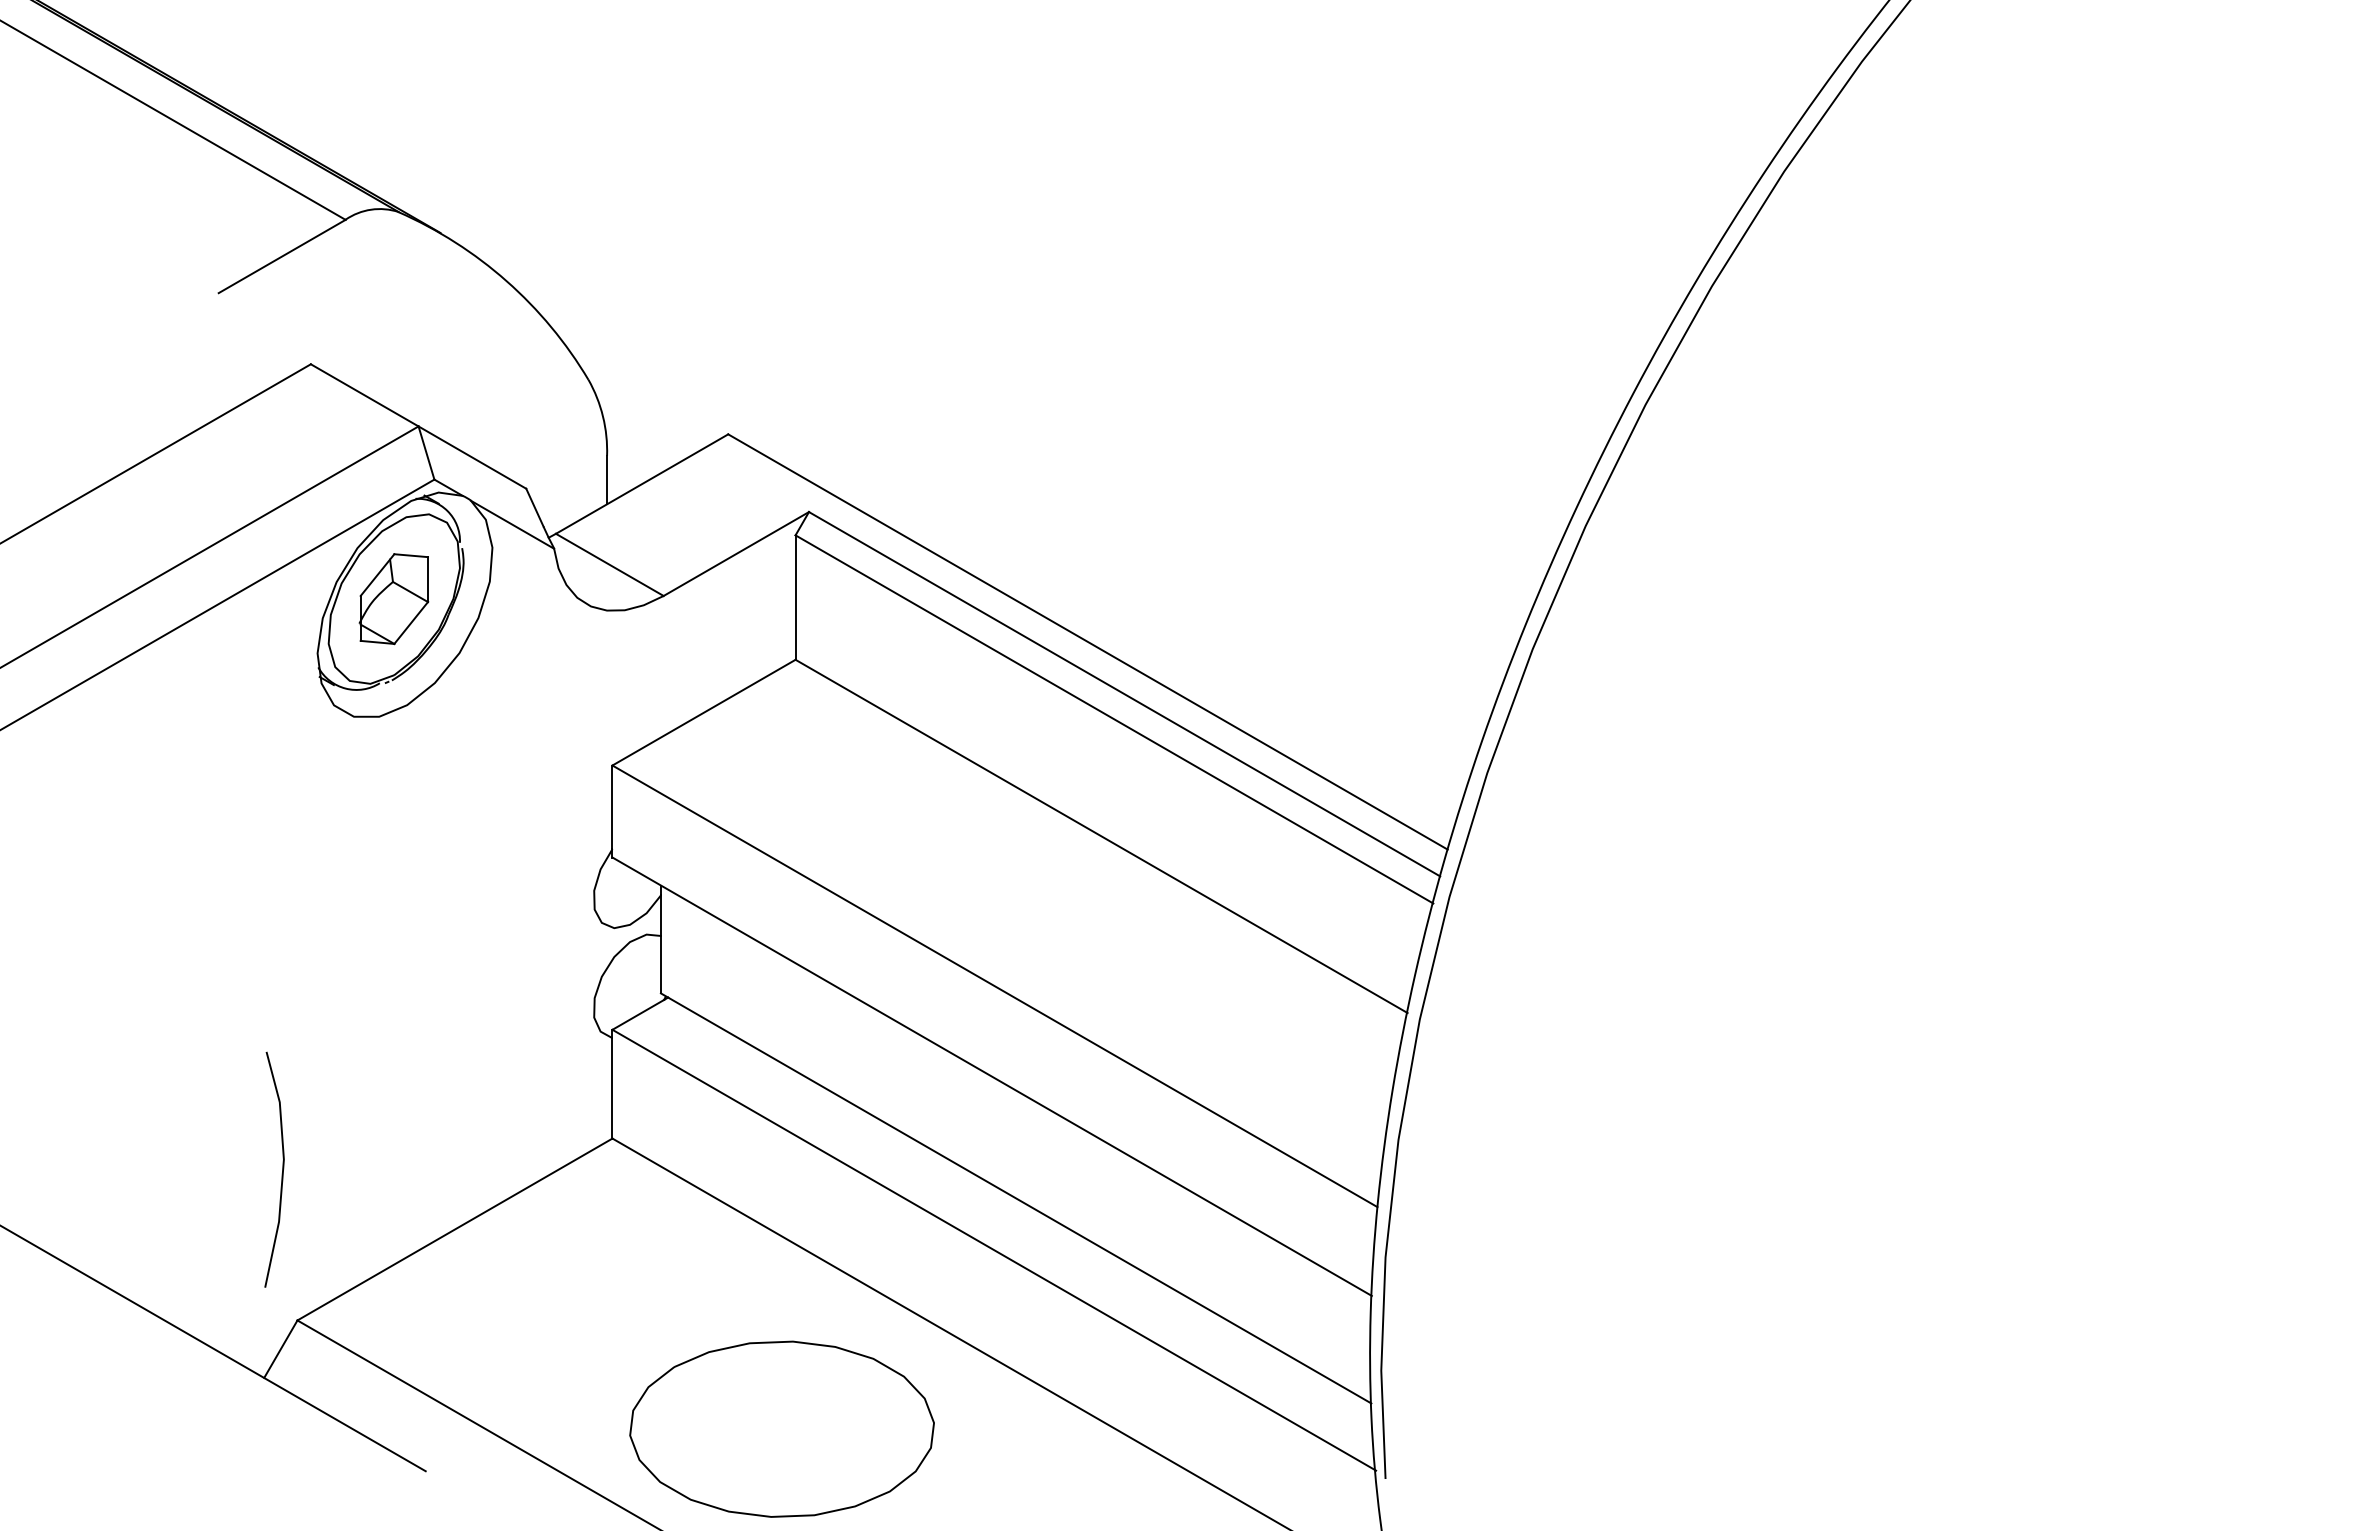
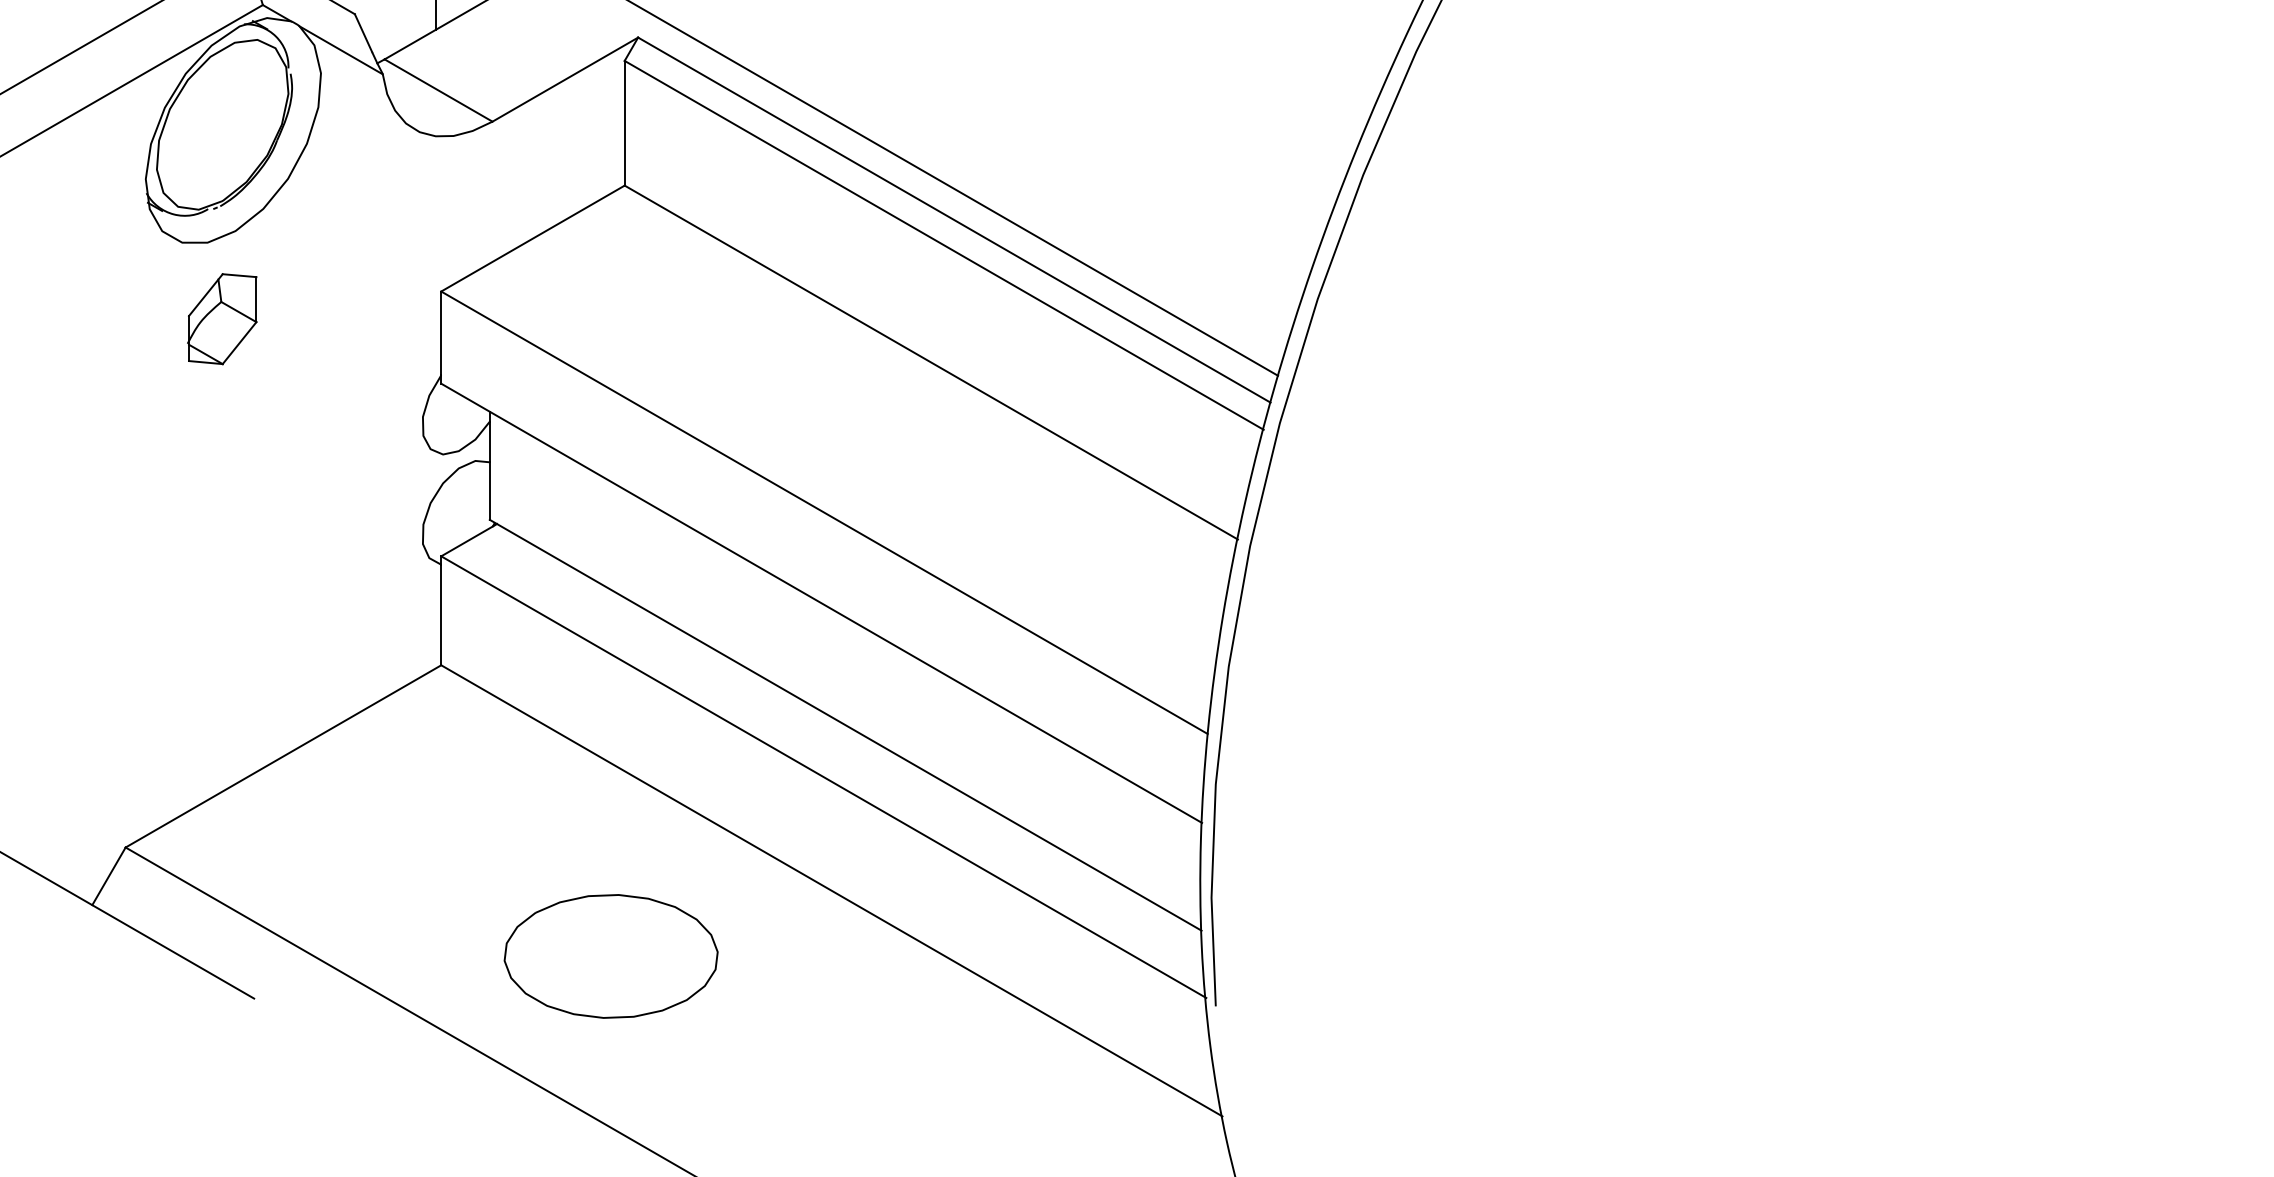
part: (393, 599) -> (221, 319), moved
line: (282, 1169) -> (110, 696), removed
part: (781, 1428) -> (610, 955), size x0.7

